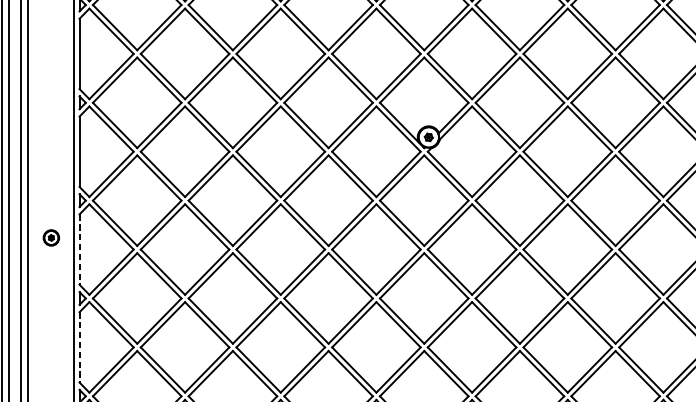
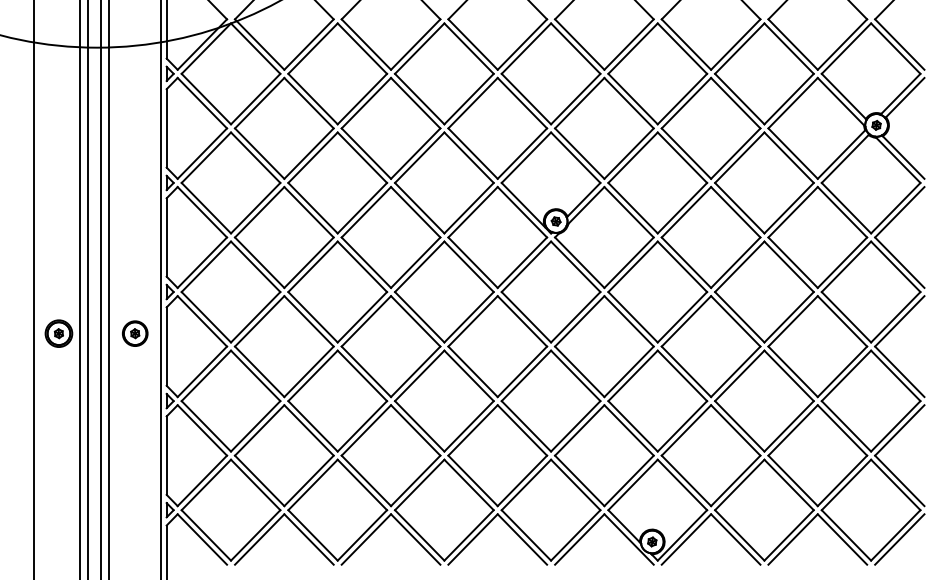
part: (51, 237) -> (135, 333), size x1.43
line: (79, 250) -> (166, 347), dashed -> solid
line: (79, 348) -> (166, 456), dashed -> solid

